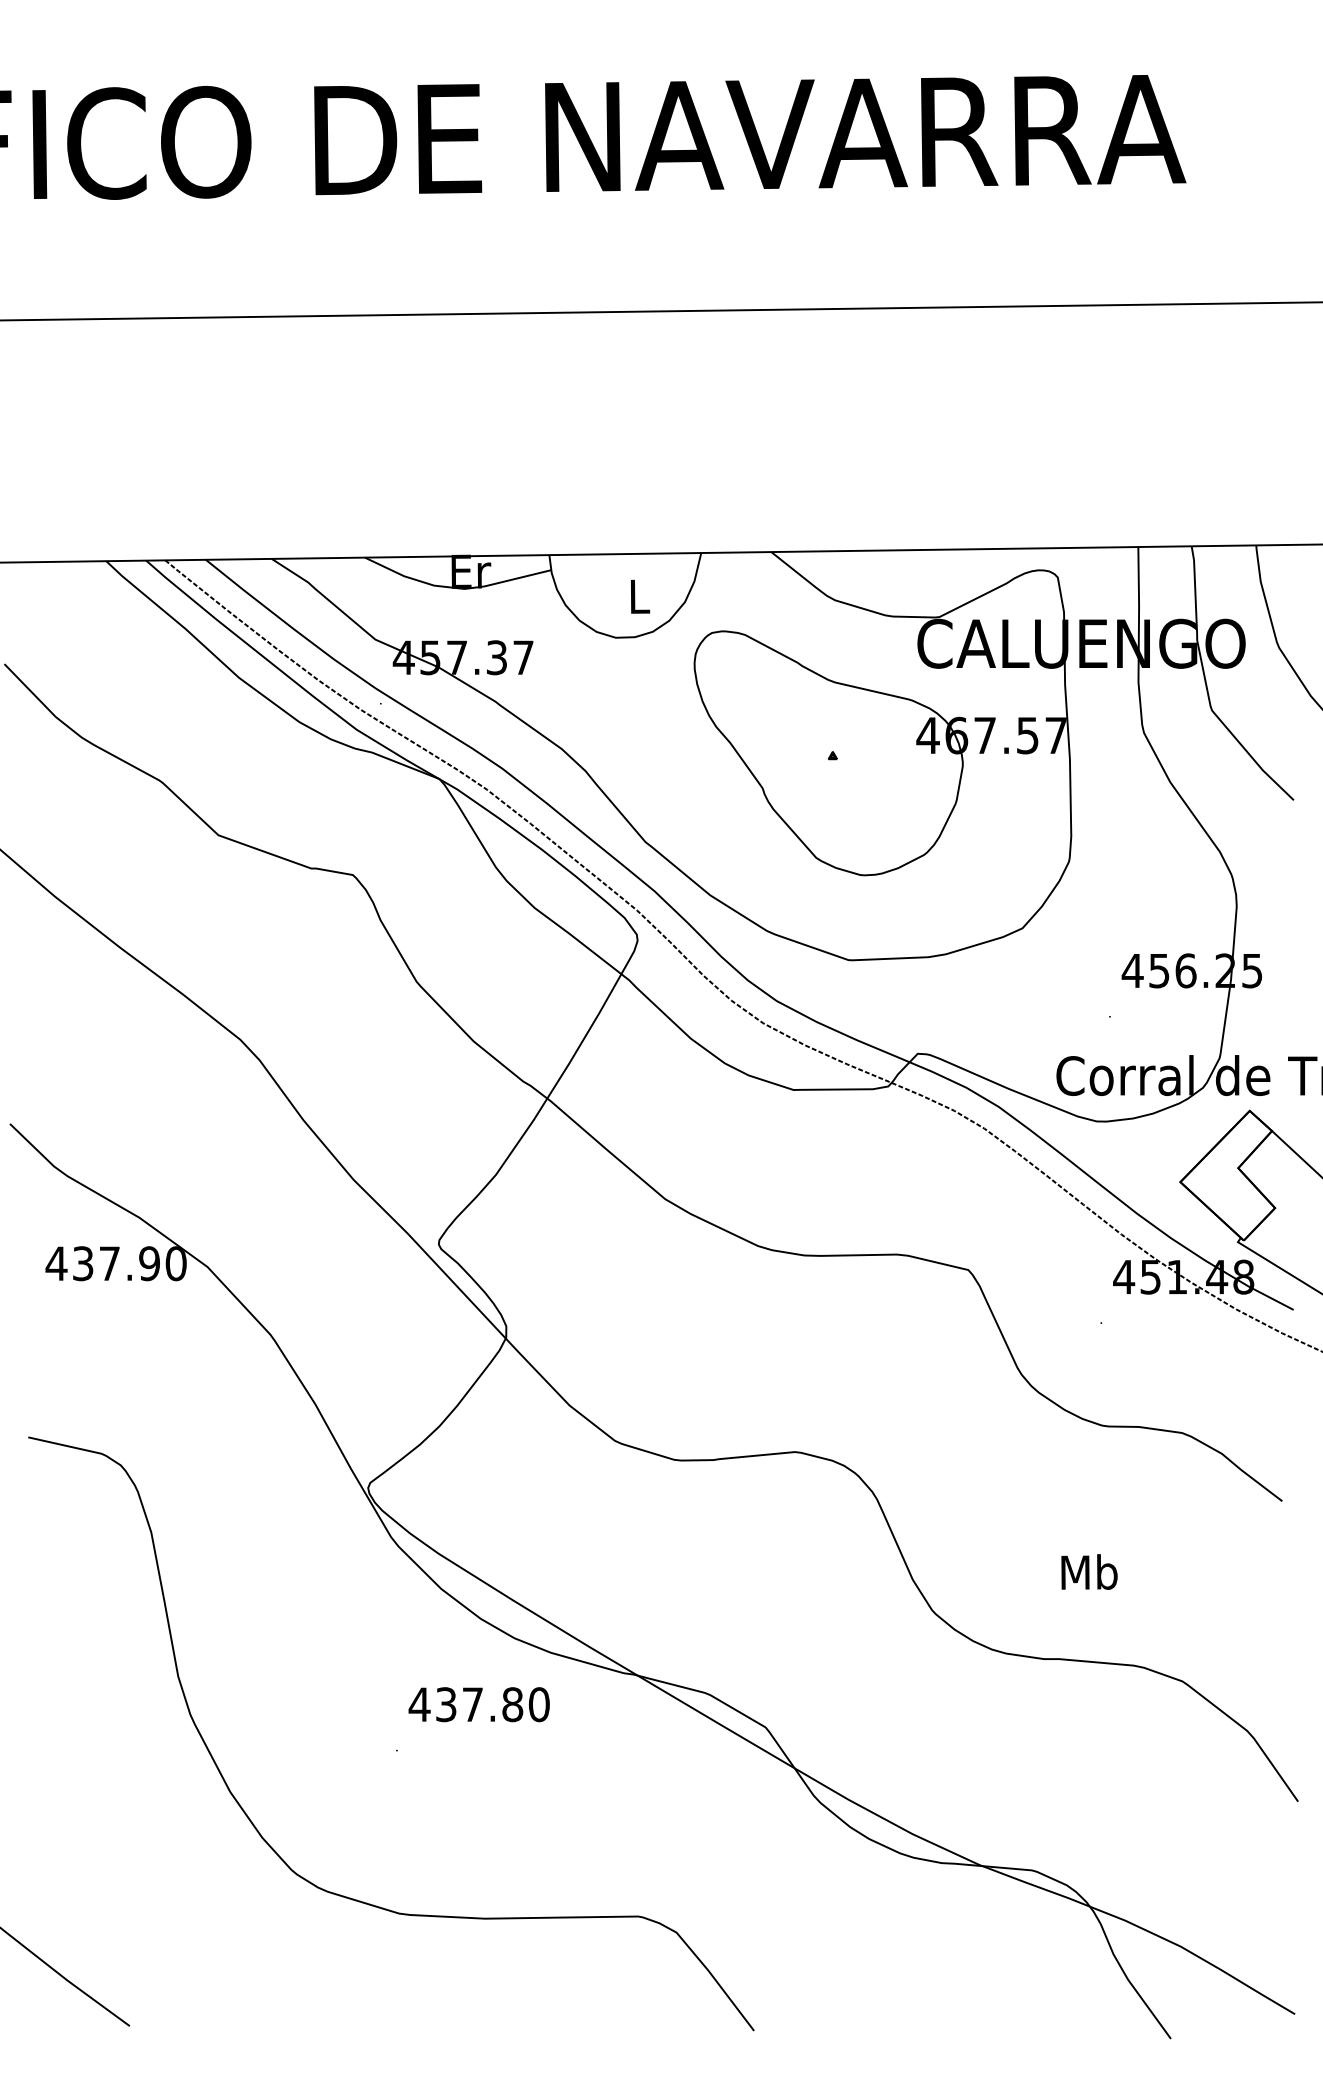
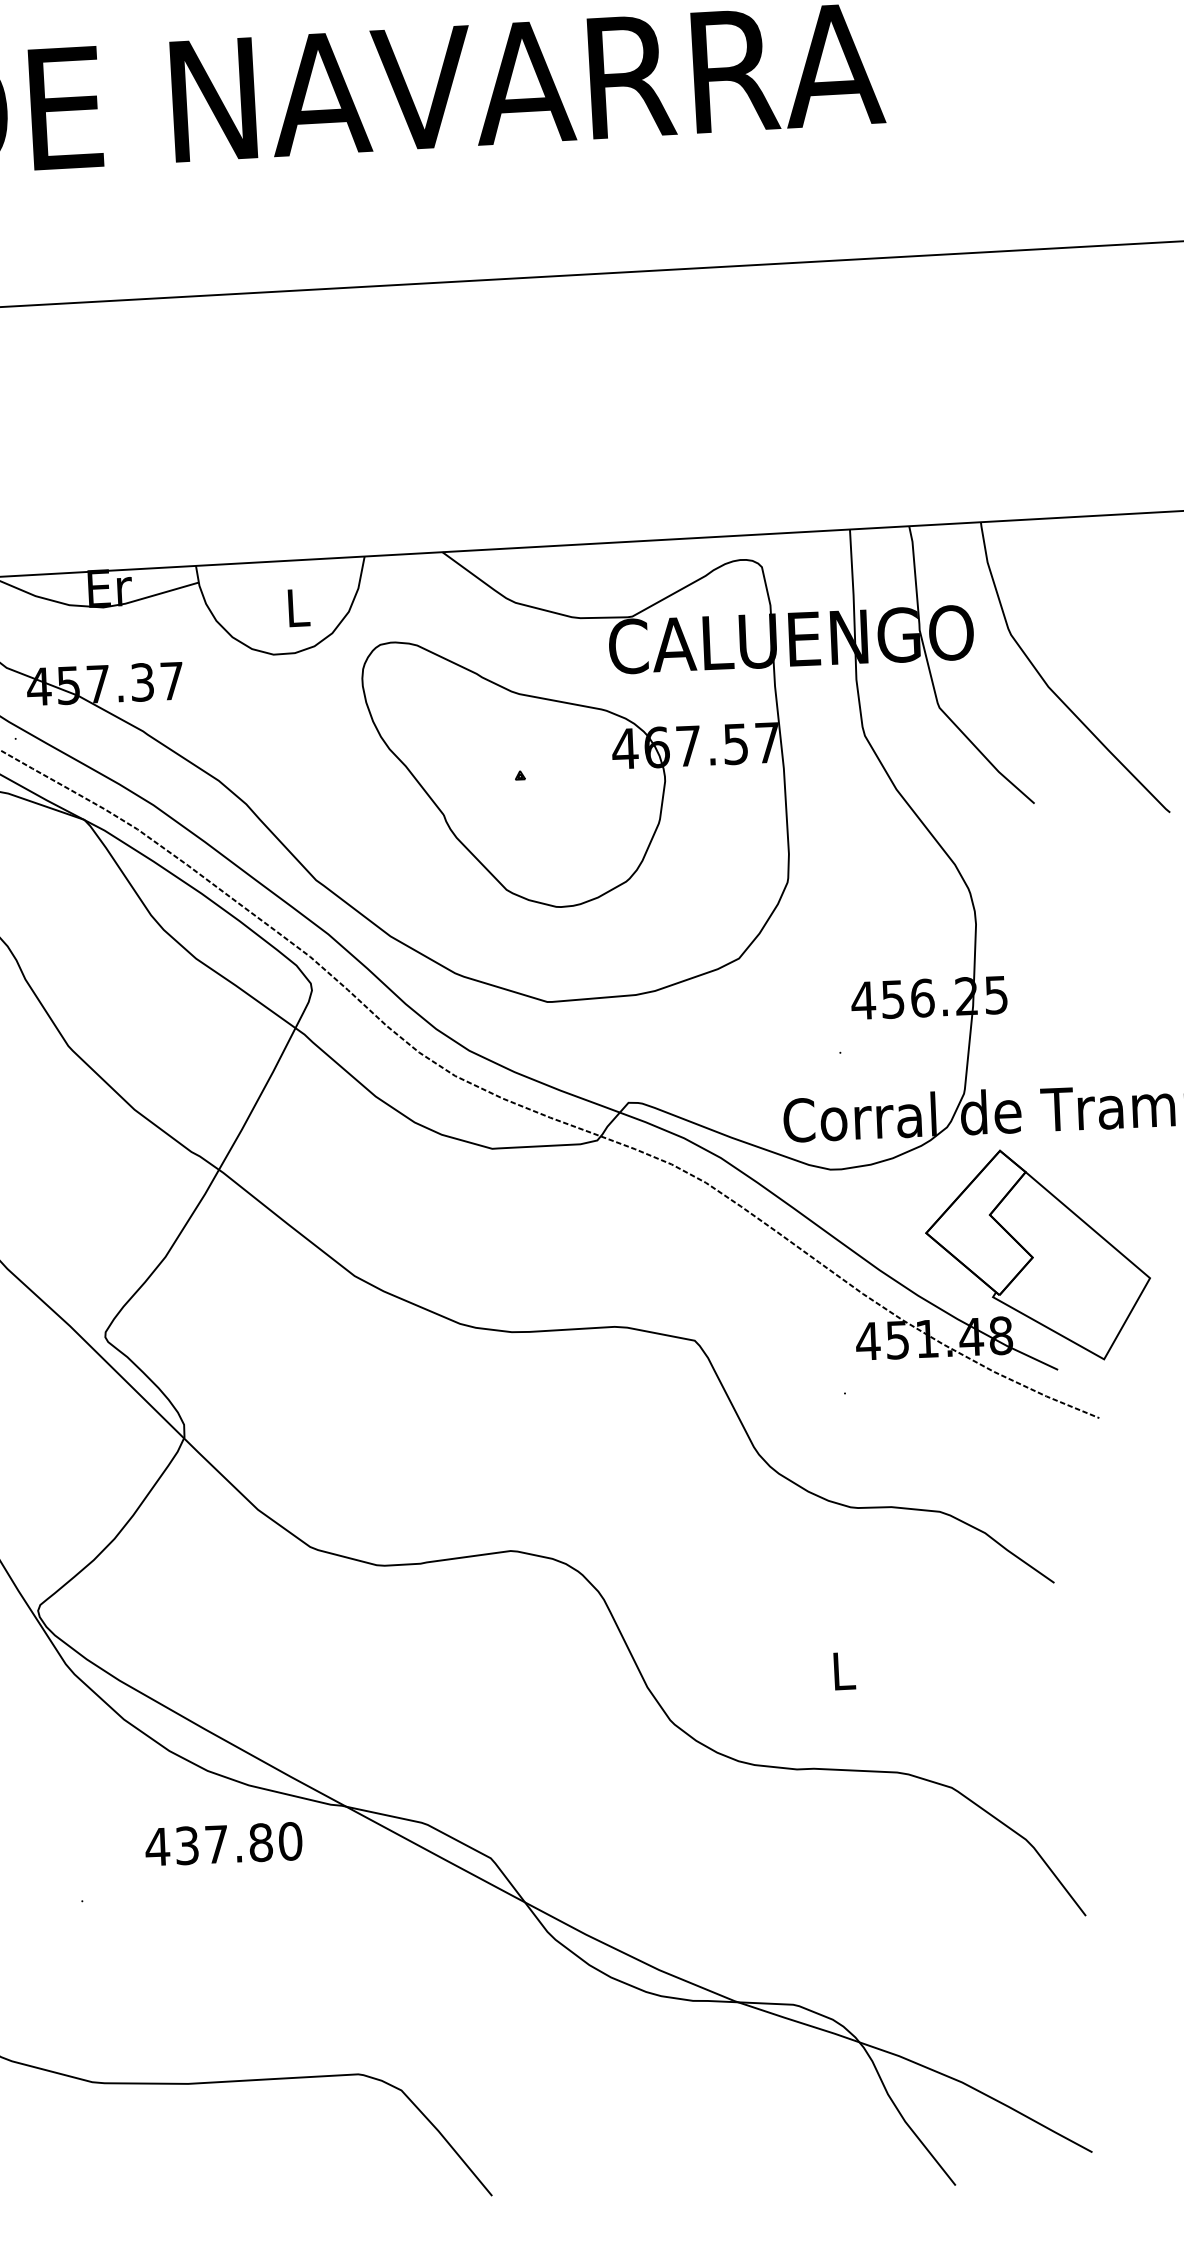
text: (1089, 1571) -> (843, 1670), Mb -> L
text: (478, 1704) -> (222, 1844), moved

